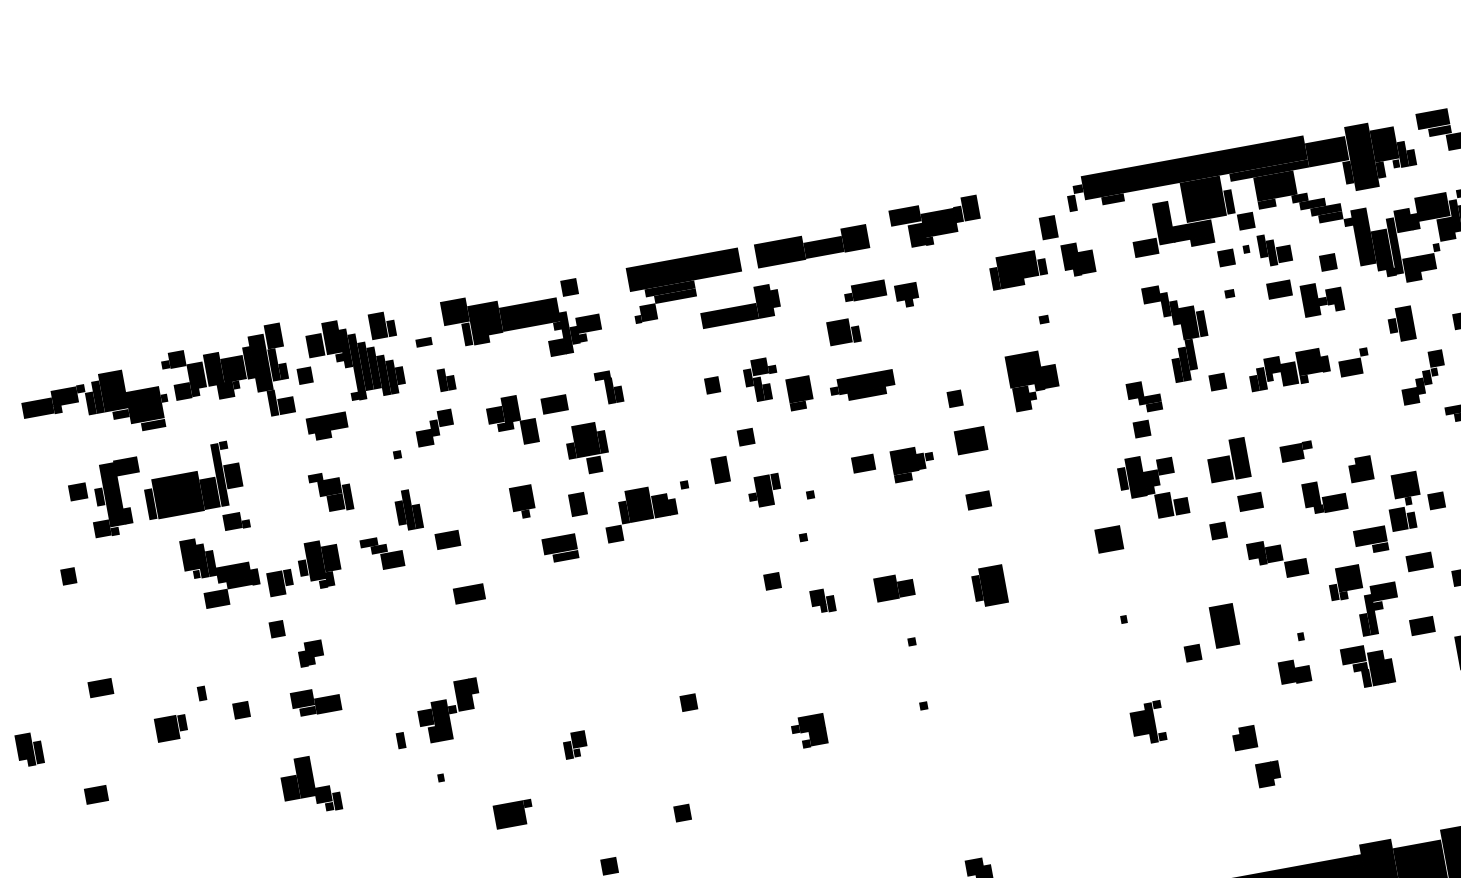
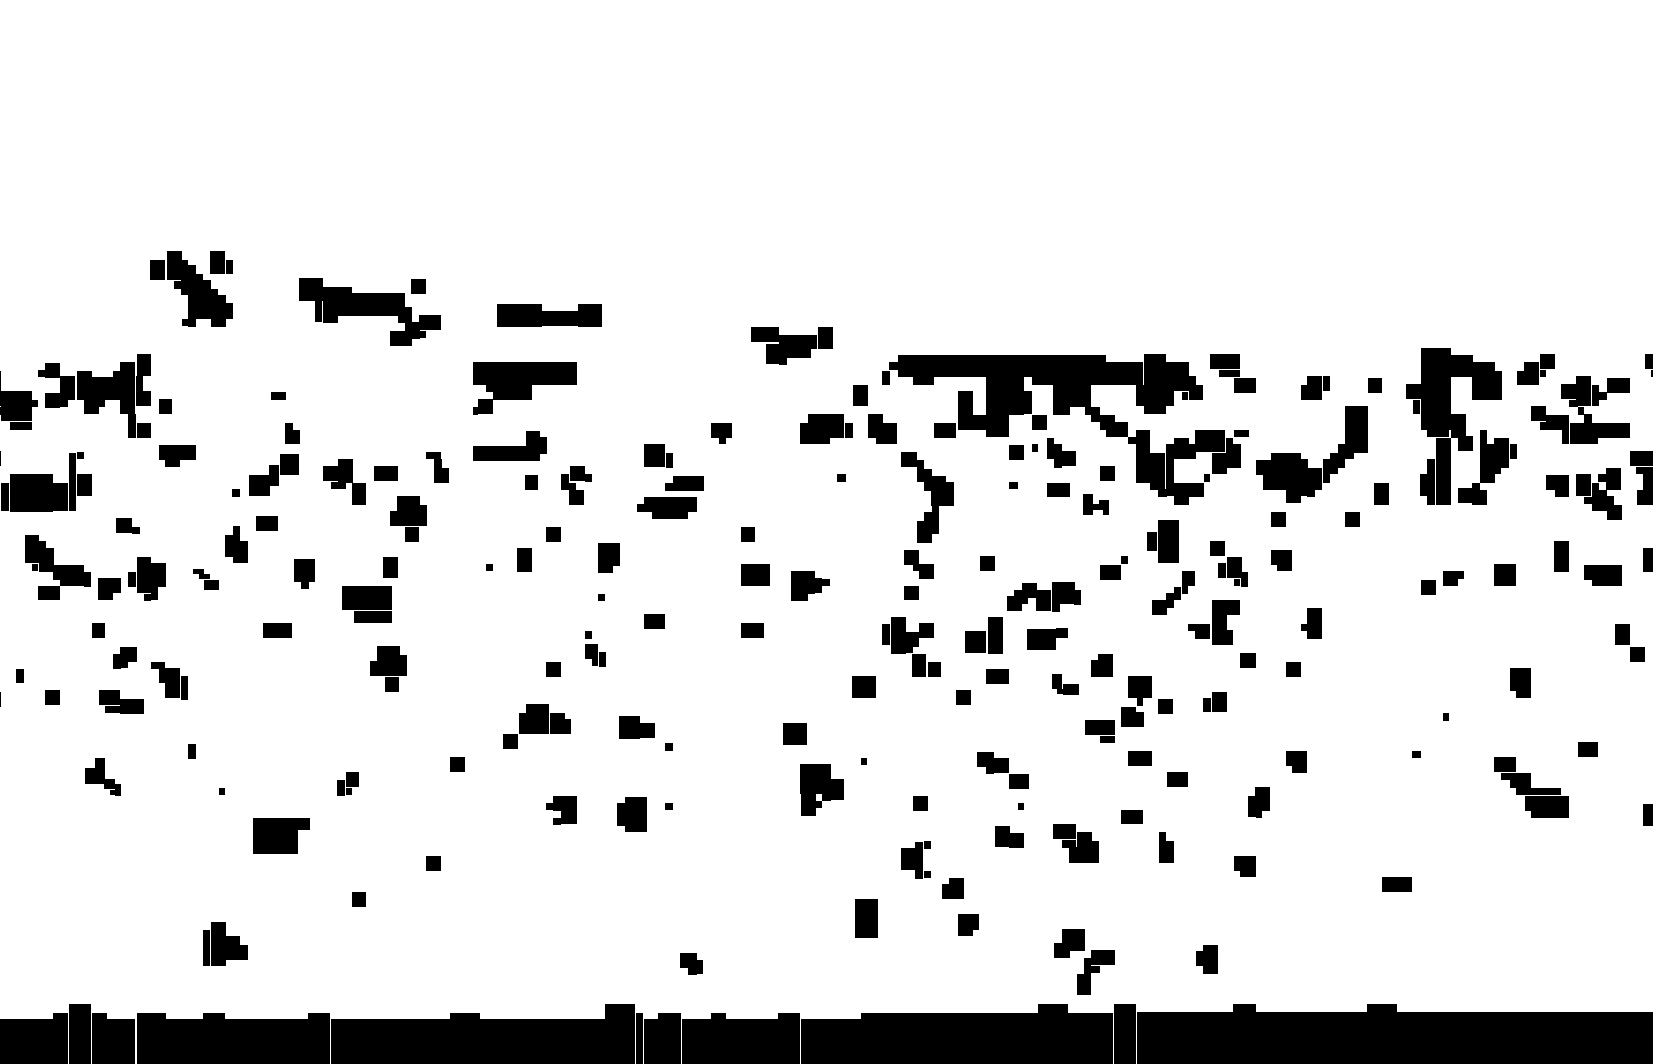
part: (935, 222) -> (791, 345), moved
part: (812, 246) -> (549, 315), moved
part: (864, 290) -> (684, 483), moved
part: (1321, 297) -> (1095, 504), size x0.7
part: (738, 305) -> (509, 445), moved
part: (521, 323) -> (369, 311), moved
part: (1401, 324) -> (1162, 541), size x1.4
part: (1178, 332) -> (927, 497), moved
part: (355, 358) -> (191, 288), moved
part: (1288, 369) -> (1043, 596), moved
part: (1033, 379) -> (821, 789), moved
part: (799, 392) -> (608, 557), moved
part: (434, 427) -> (273, 474), size x1.4
part: (1295, 451) -> (1046, 638), size x1.4
part: (913, 462) -> (810, 585), moved
line: (863, 464) -> (654, 621), moved
part: (764, 490) -> (560, 585), removed
part: (330, 492) -> (169, 680), moved
part: (1325, 495) -> (1065, 683), size x0.7
part: (523, 501) -> (304, 573), moved
part: (639, 513) -> (536, 726), moved
part: (236, 520) -> (127, 525), moved
line: (447, 540) -> (266, 523), moved
part: (560, 548) -> (367, 604), size x1.6
part: (382, 553) -> (205, 579), size x0.7
part: (1276, 559) -> (1002, 770), moved
part: (989, 586) -> (631, 814), moved
part: (893, 587) -> (636, 727), moved
part: (1365, 599) -> (1084, 961), moved
part: (823, 601) -> (595, 655), moved
line: (1044, 602) -> (794, 733), added
part: (595, 613) -> (388, 668), added
line: (1224, 626) -> (866, 918), moved
part: (449, 710) -> (240, 732), removed
part: (1147, 722) -> (915, 859), moved
part: (310, 785) -> (102, 776), size x0.7
part: (513, 814) -> (280, 836), size x1.6

